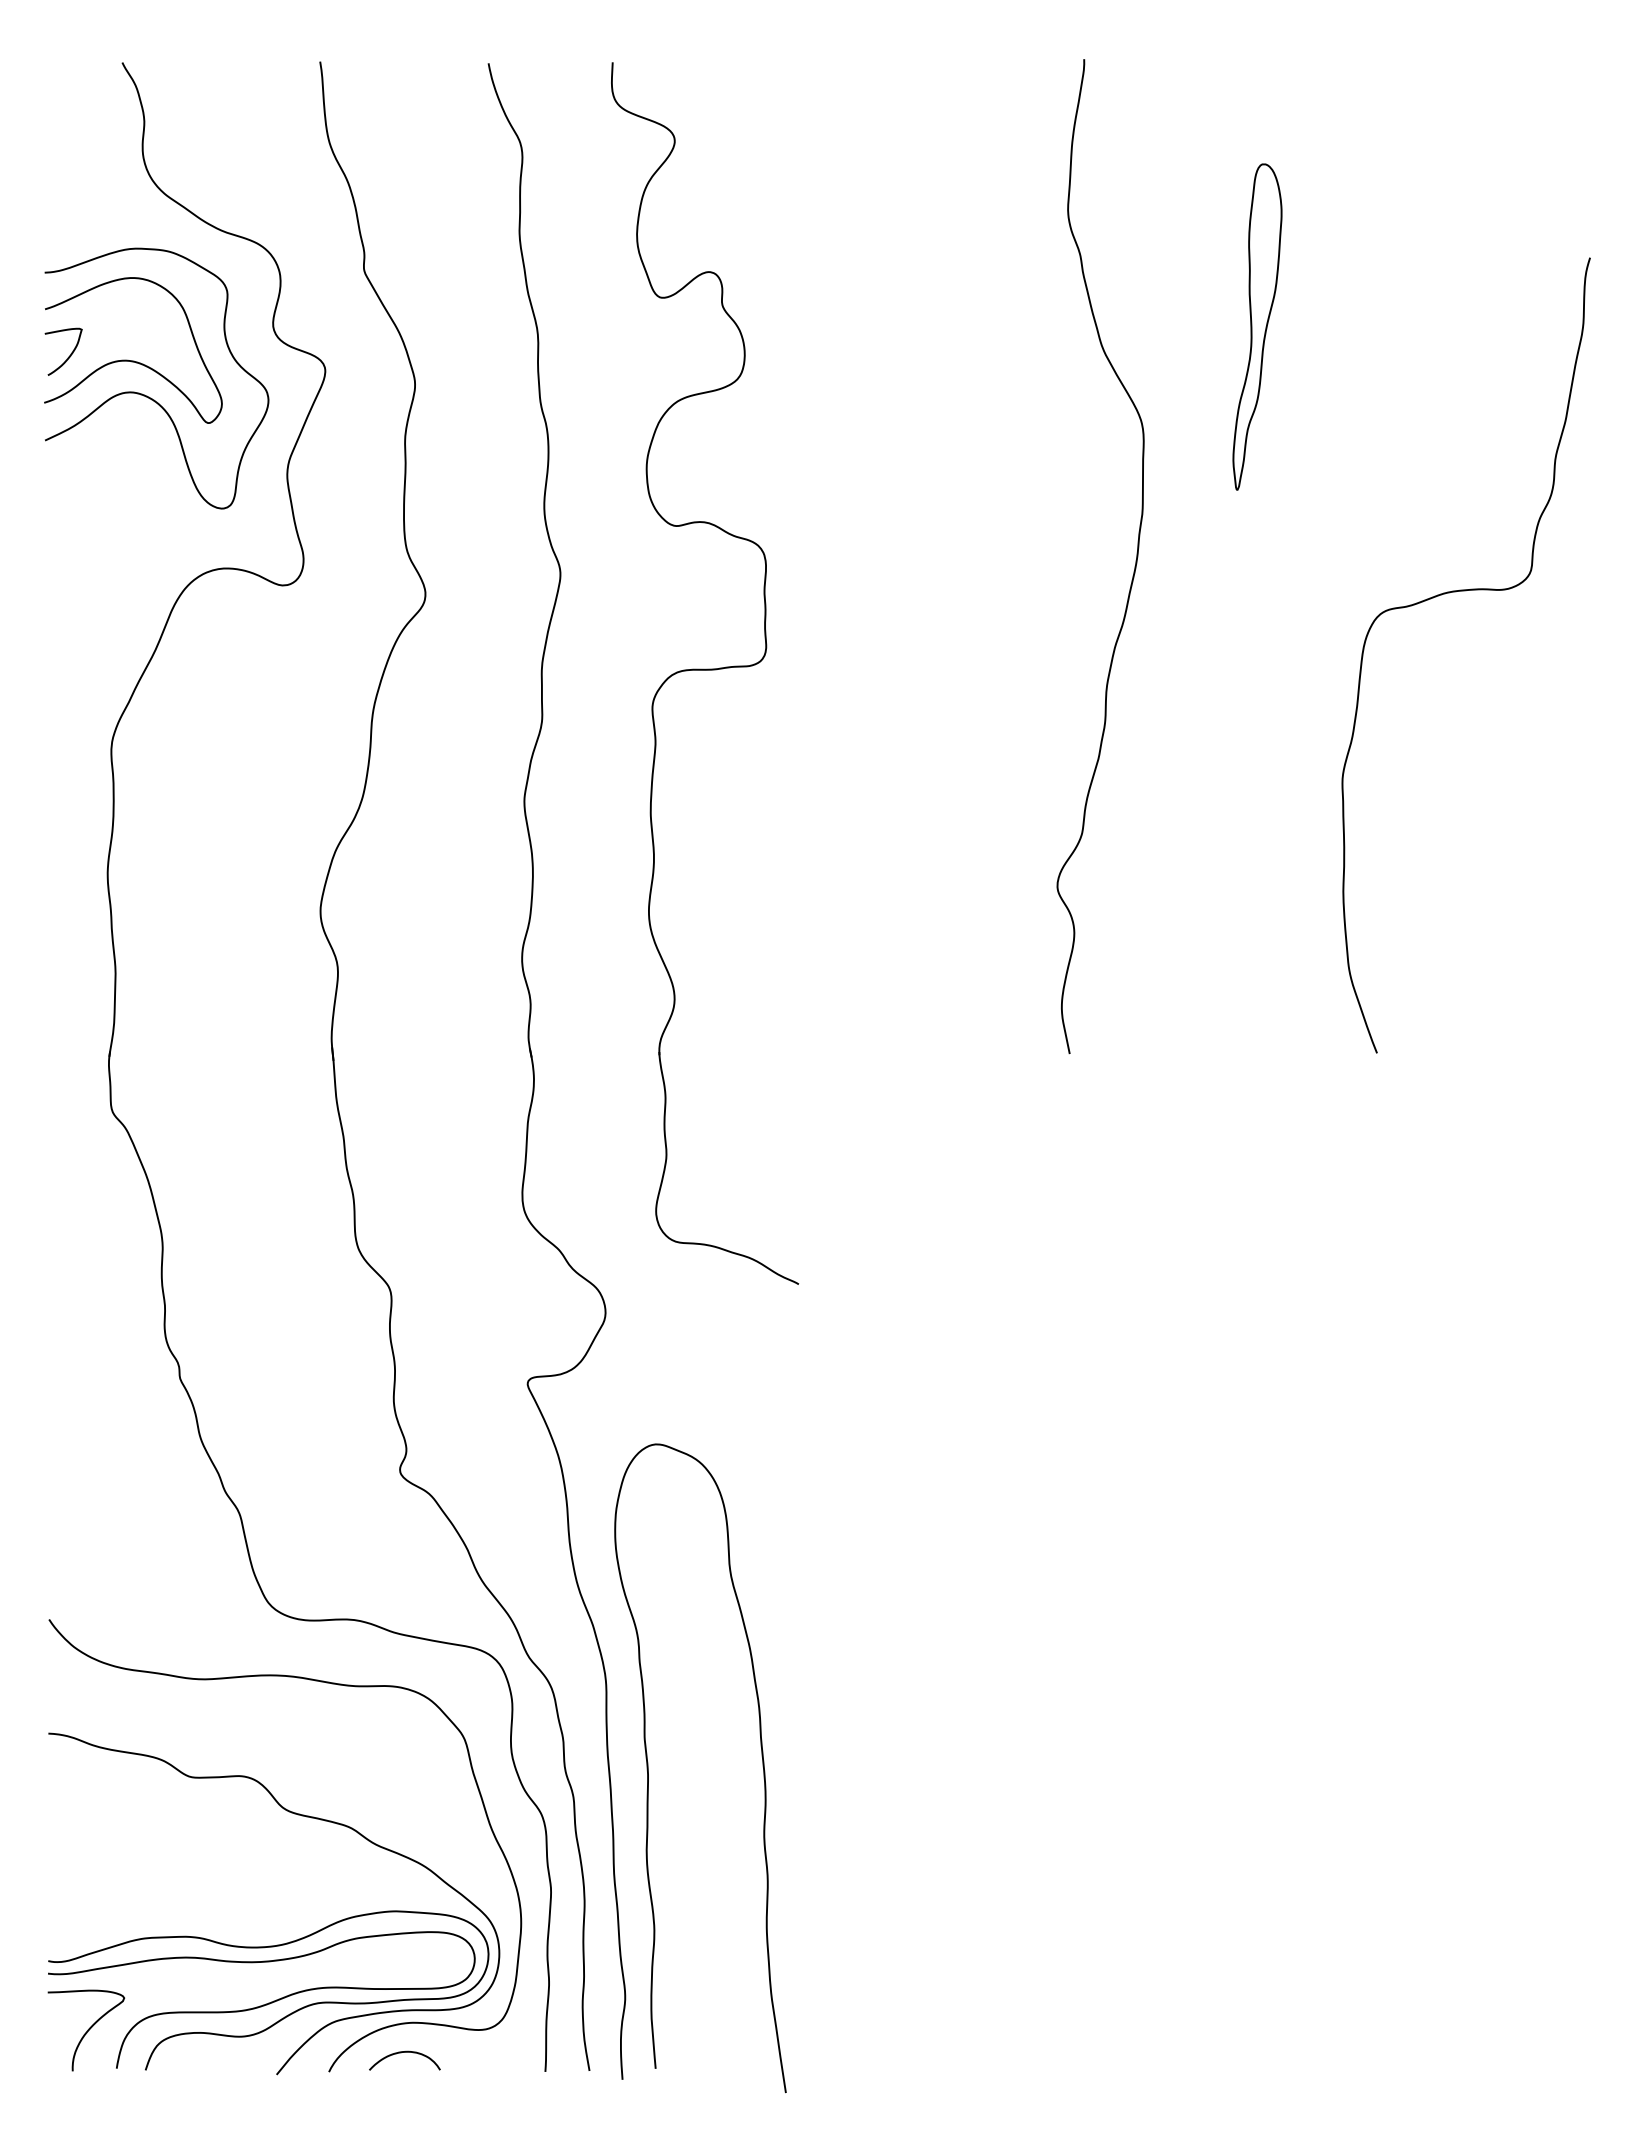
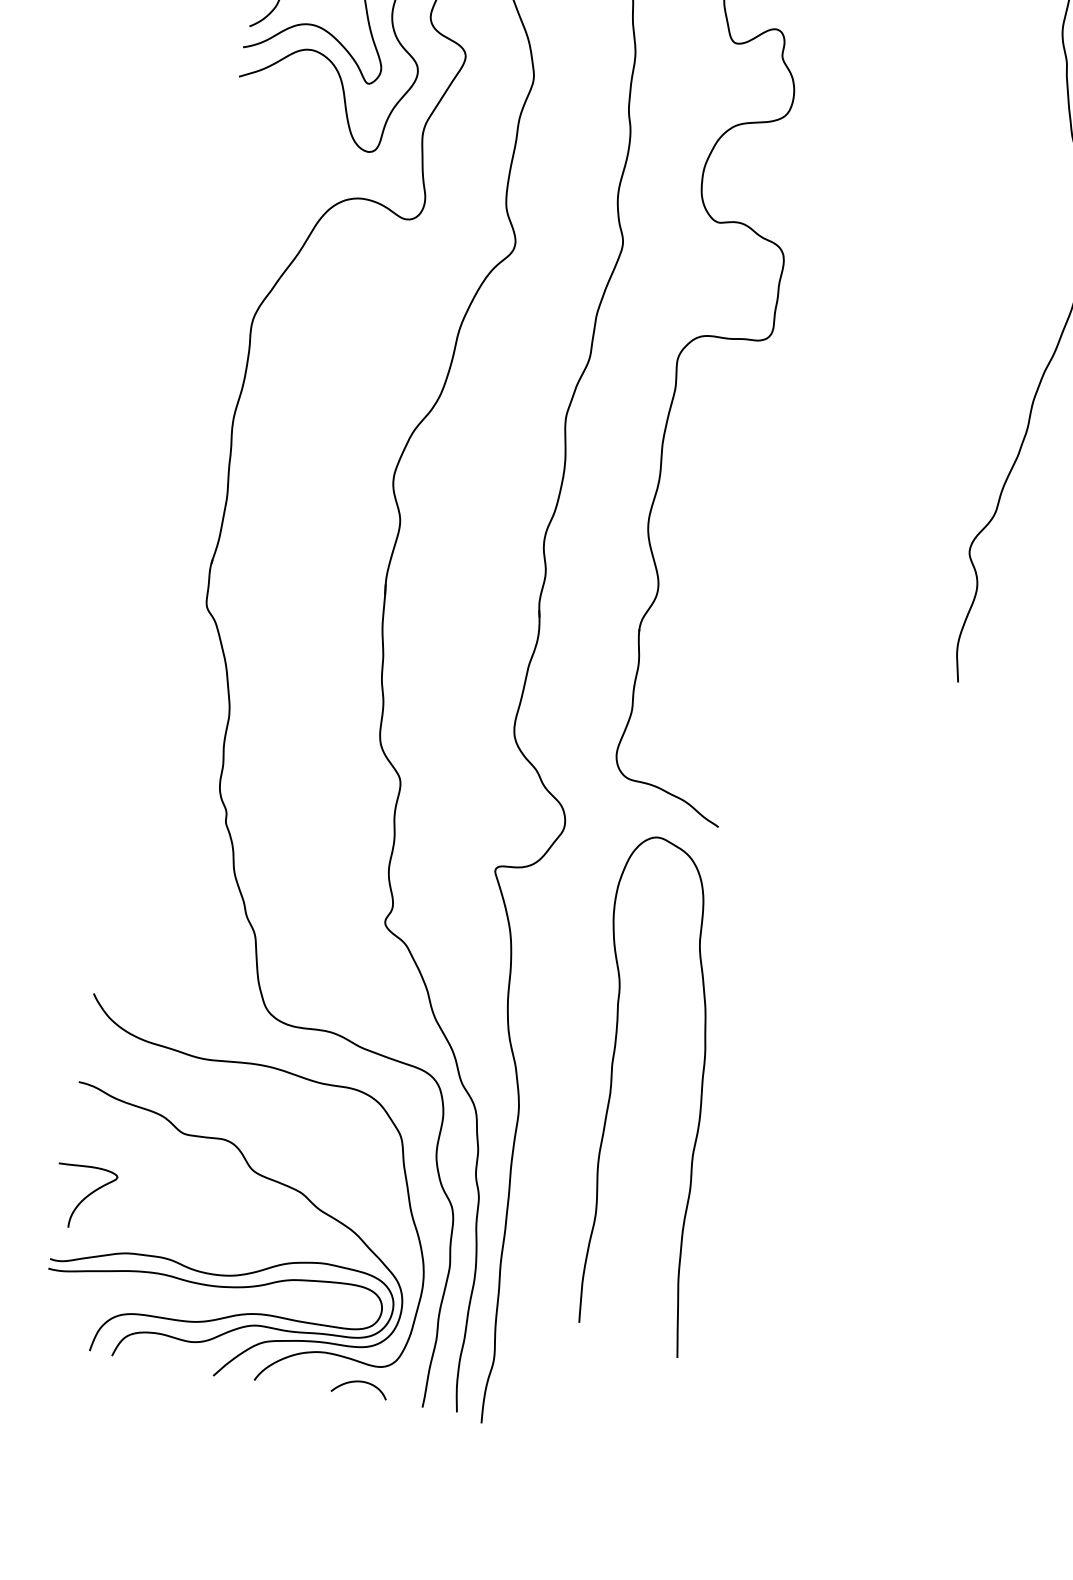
curve: (648, 1768) -> (611, 1088), moved
curve: (87, 2030) -> (84, 1197), moved
curve: (401, 2053) -> (358, 1382), moved

